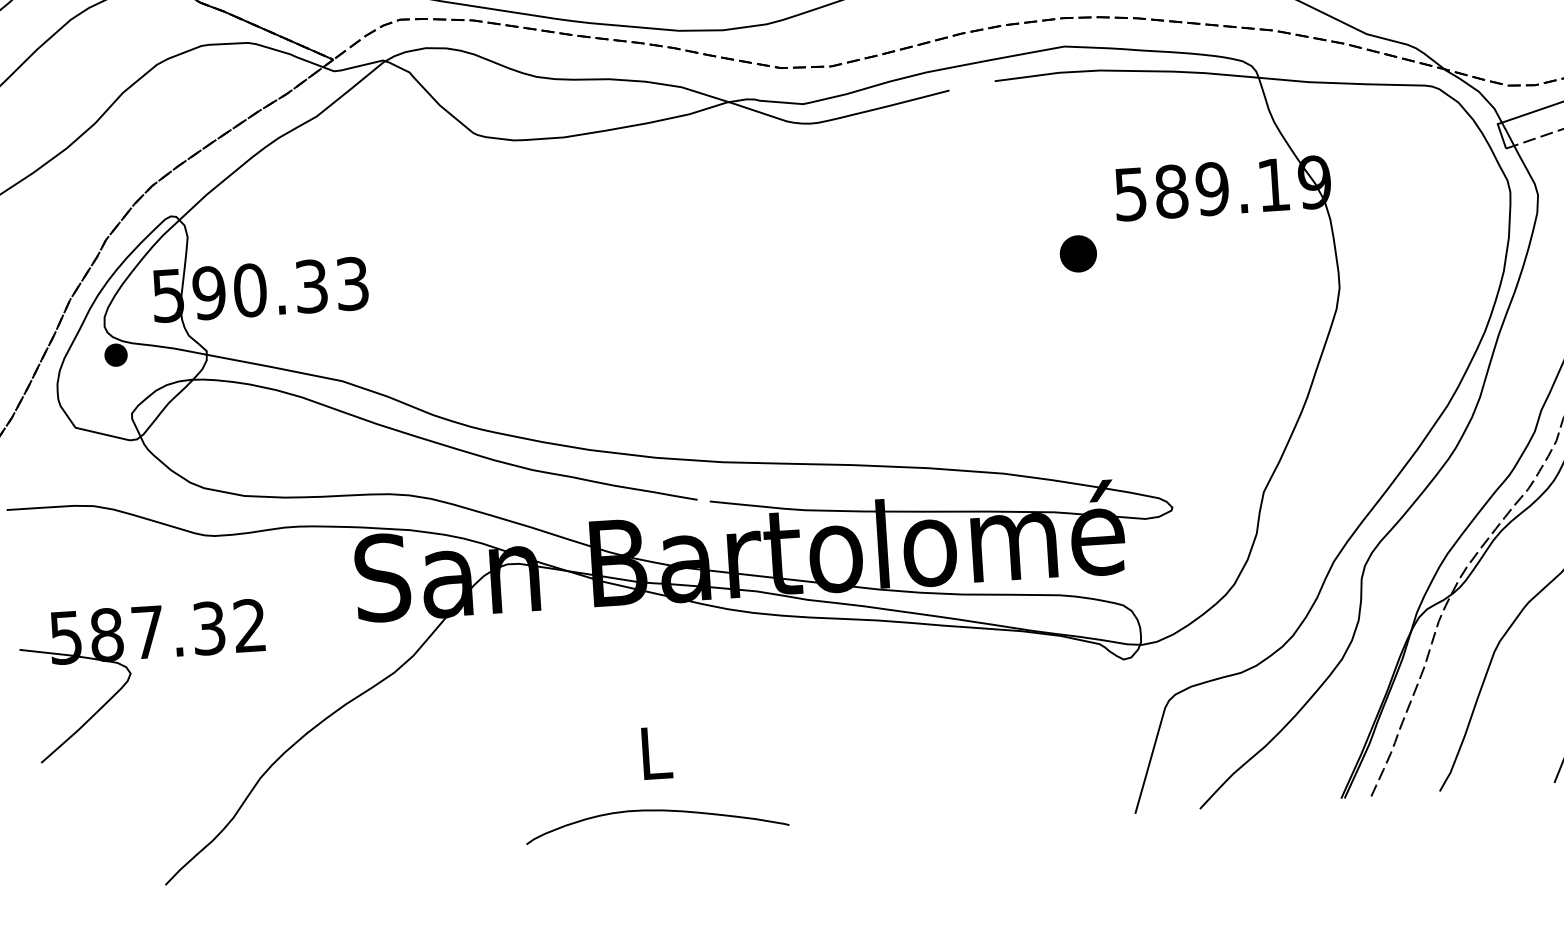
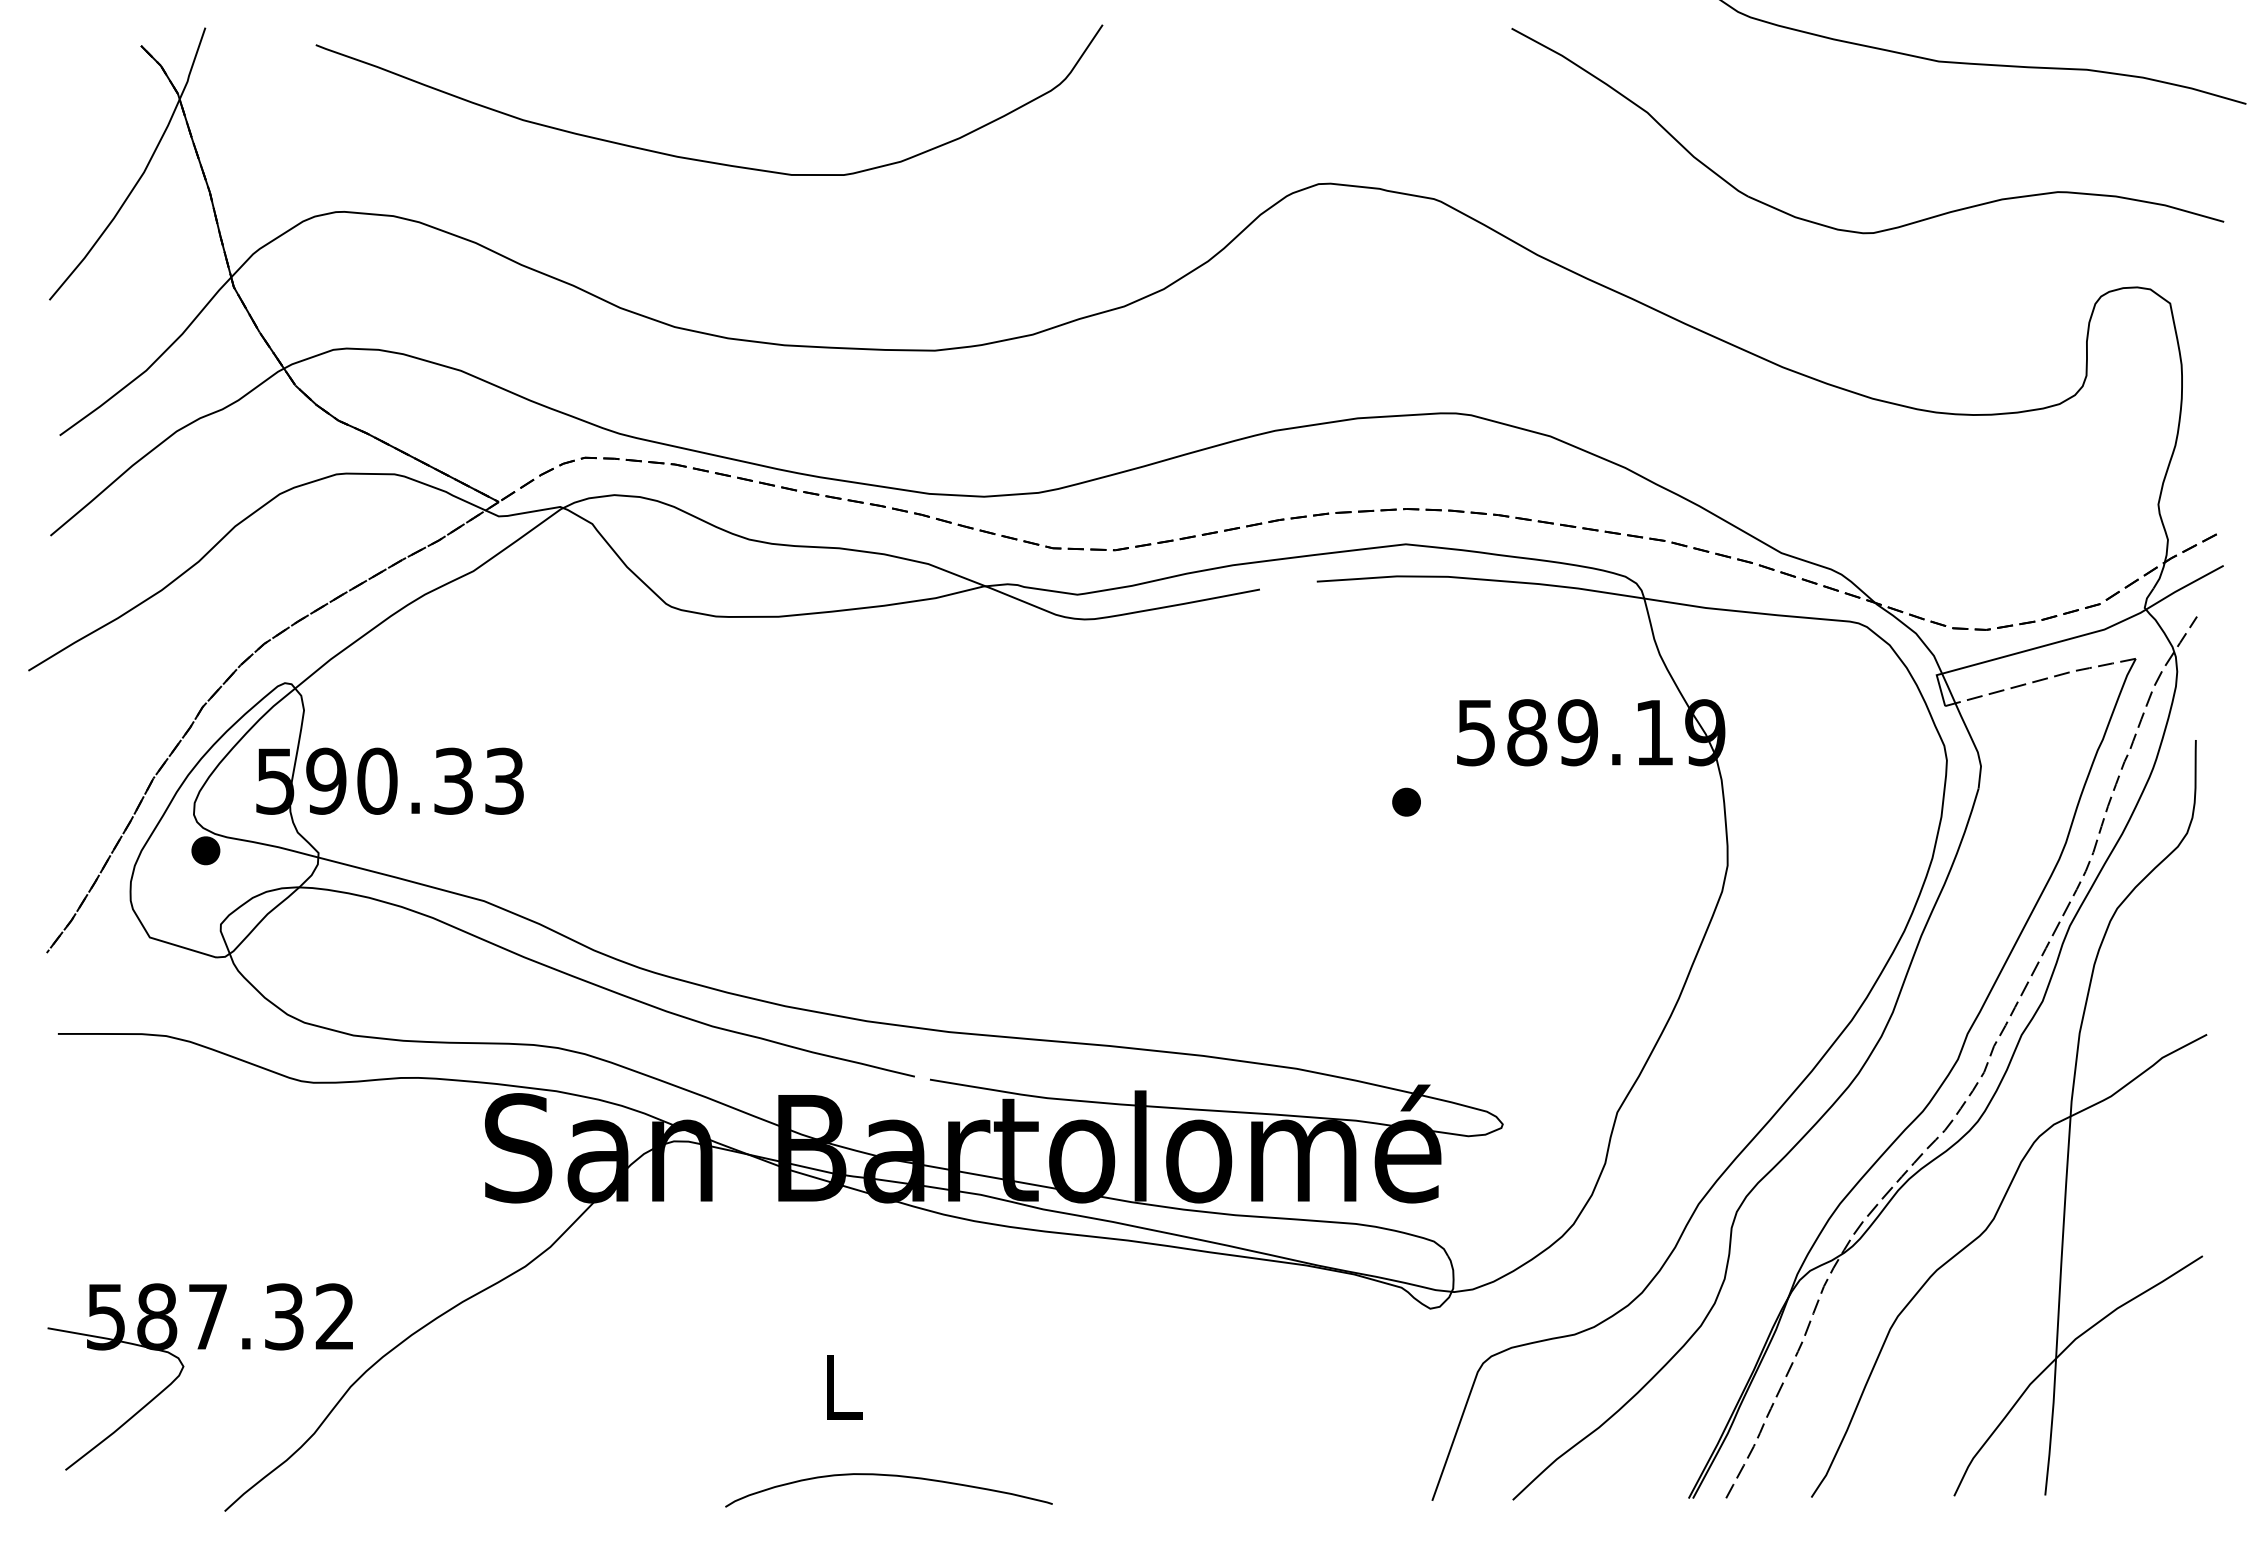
part: (1078, 253) -> (1406, 801), size x0.62
part: (130, 675) -> (183, 1369), moved
curve: (656, 811) -> (888, 1476), moved

